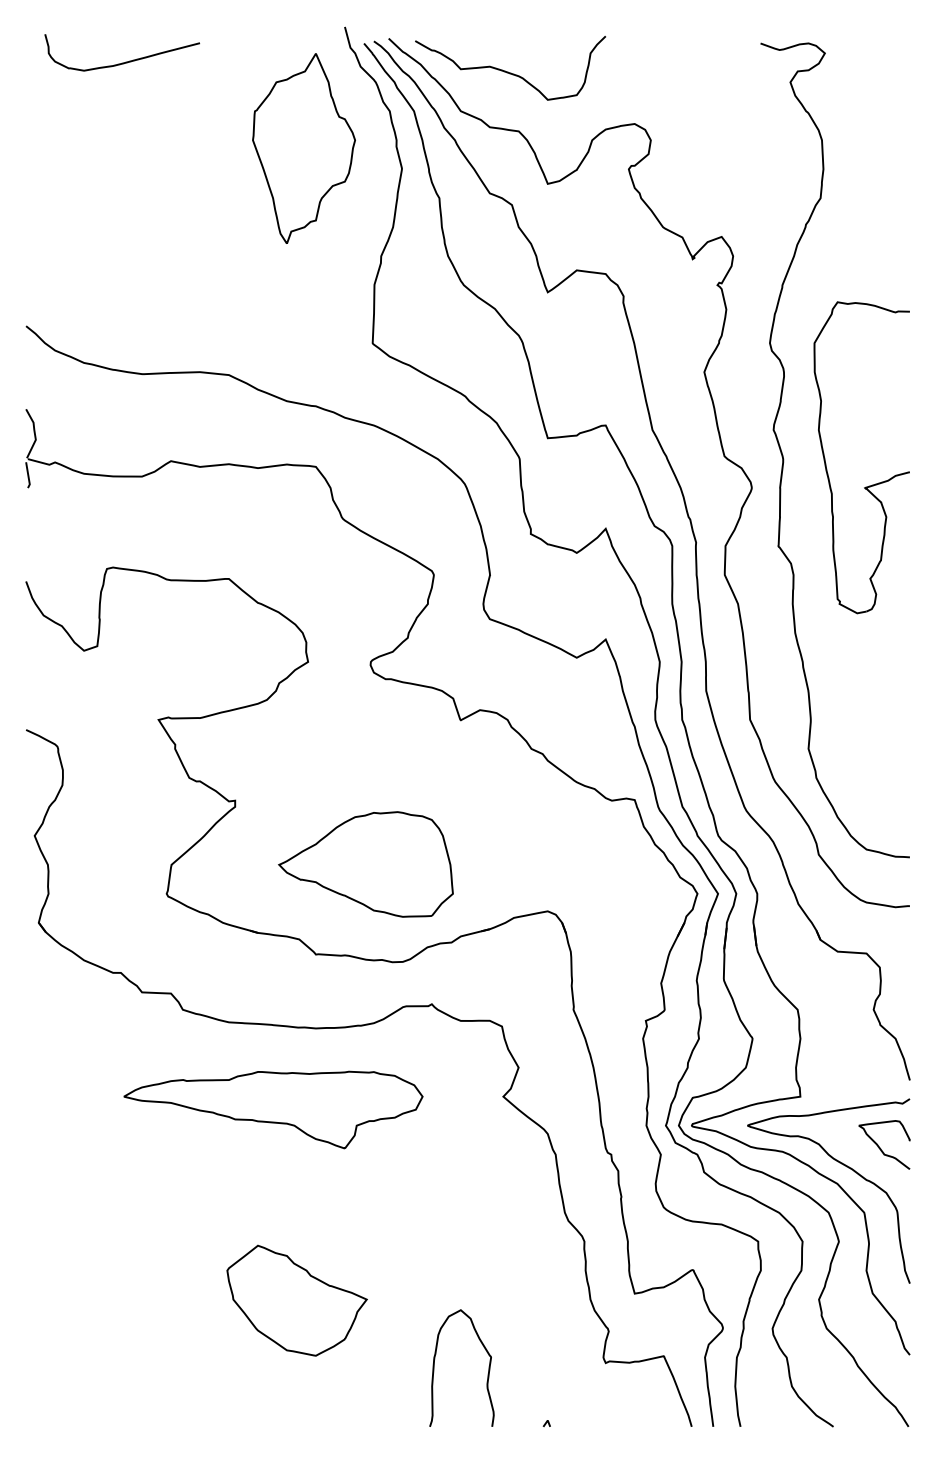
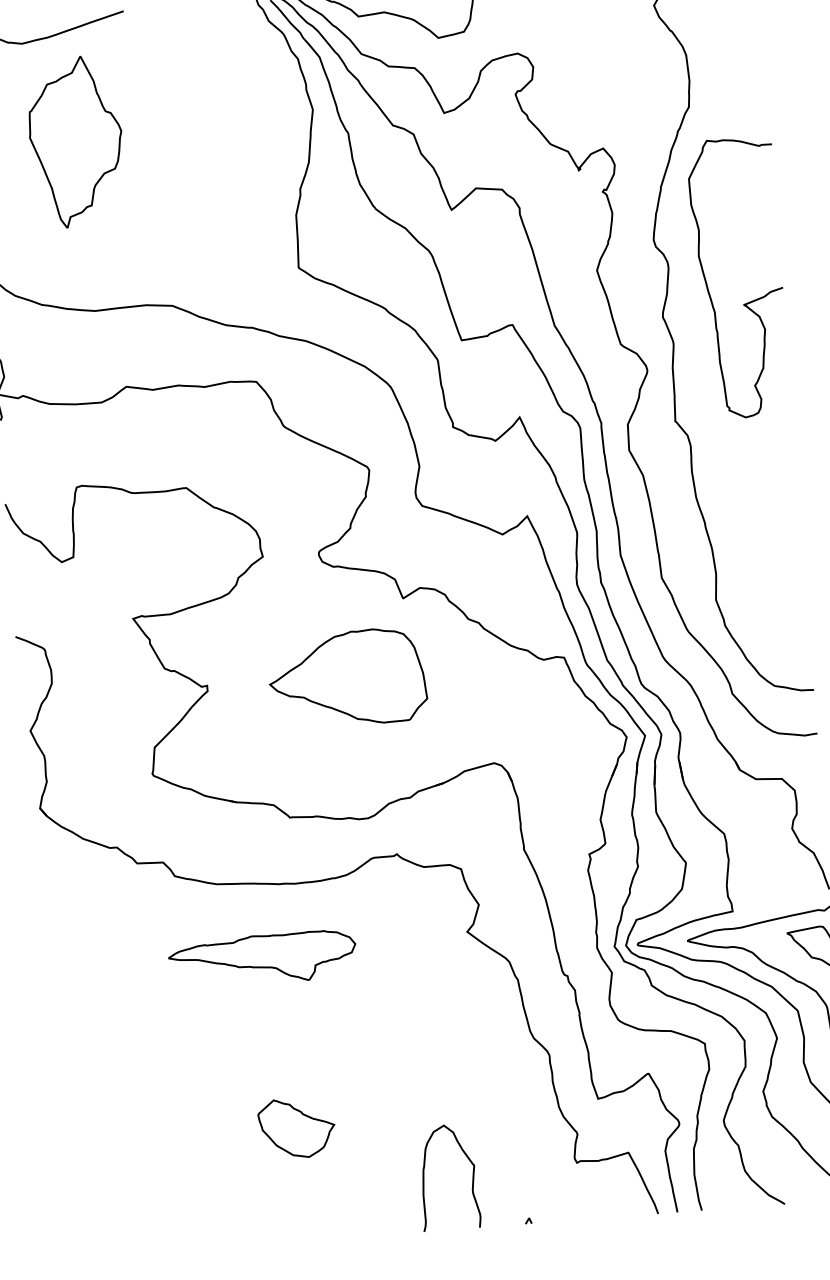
part: (303, 148) -> (75, 141), moved
part: (869, 485) -> (747, 302), moved
part: (365, 864) -> (347, 678), moved
part: (273, 1109) -> (262, 959), size x0.7
part: (296, 1300) -> (296, 1128), size x0.6

